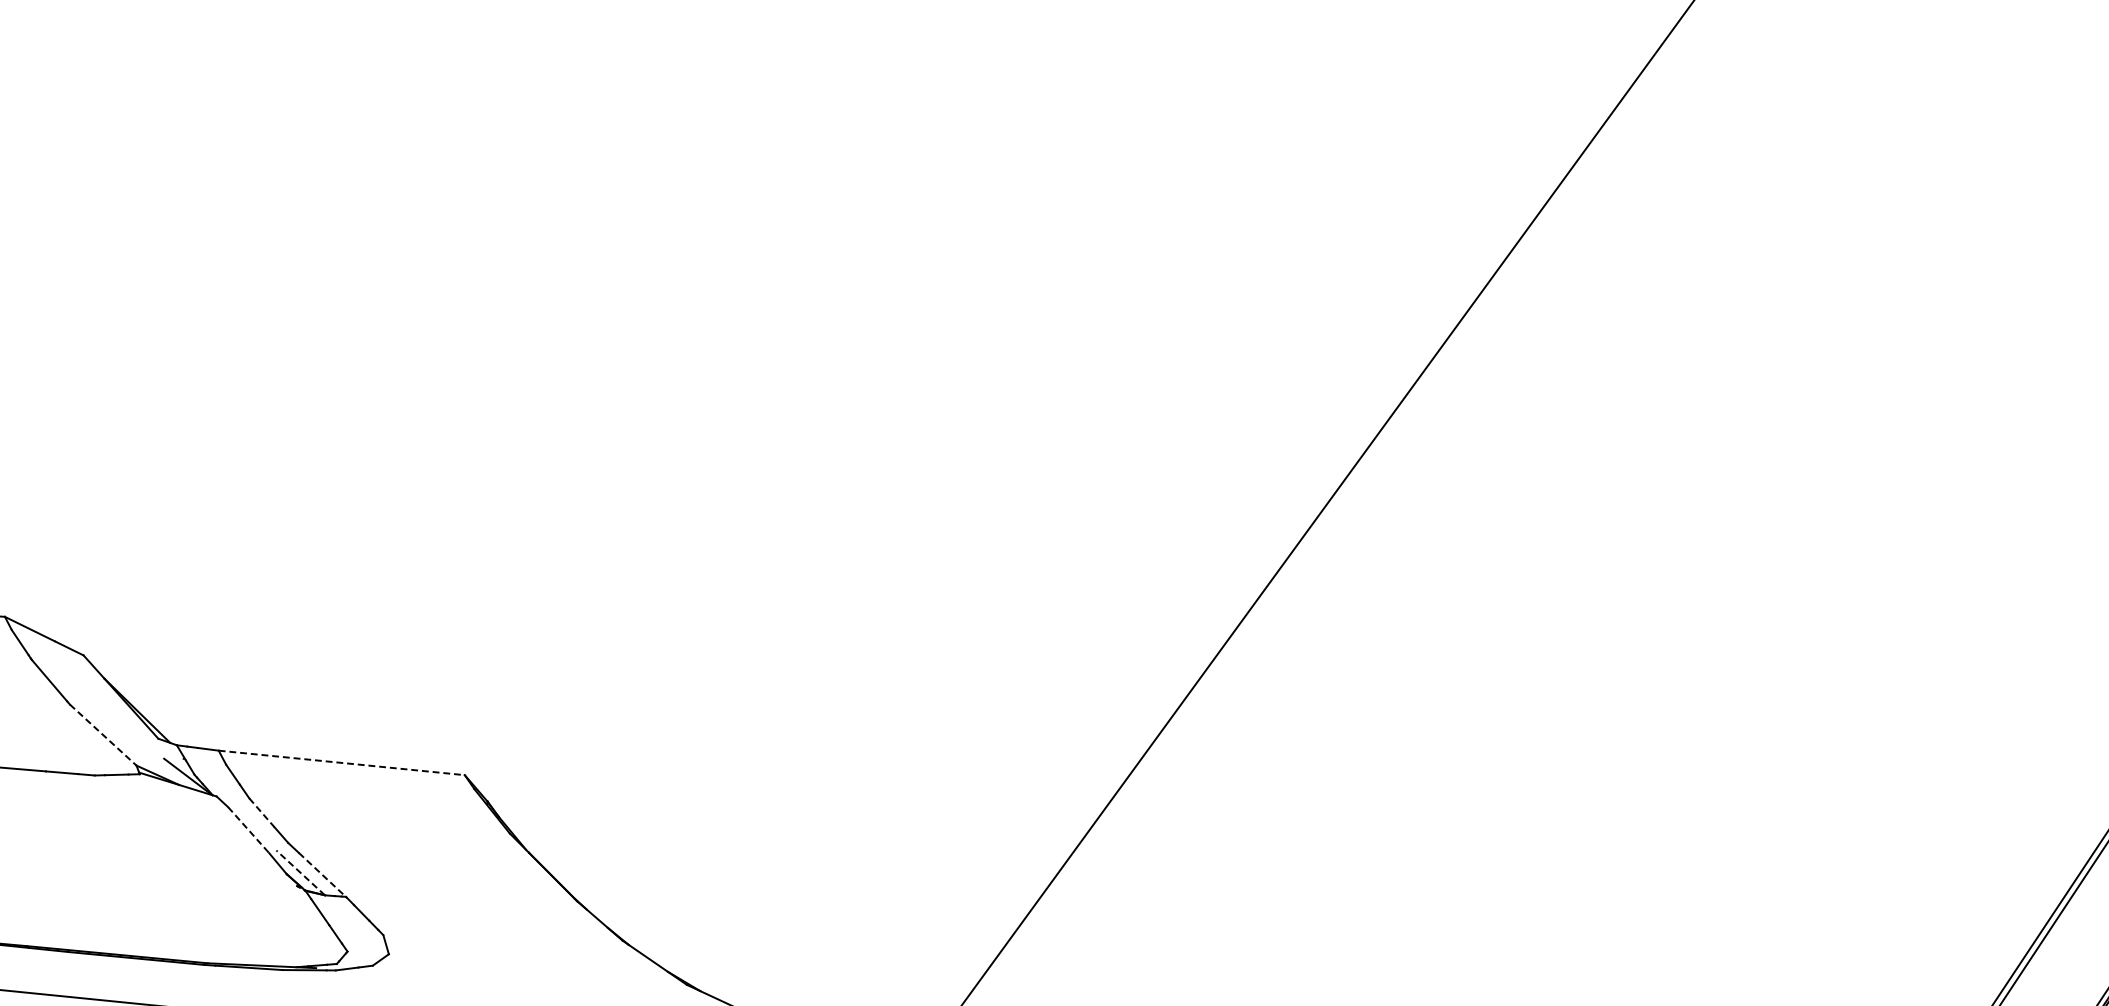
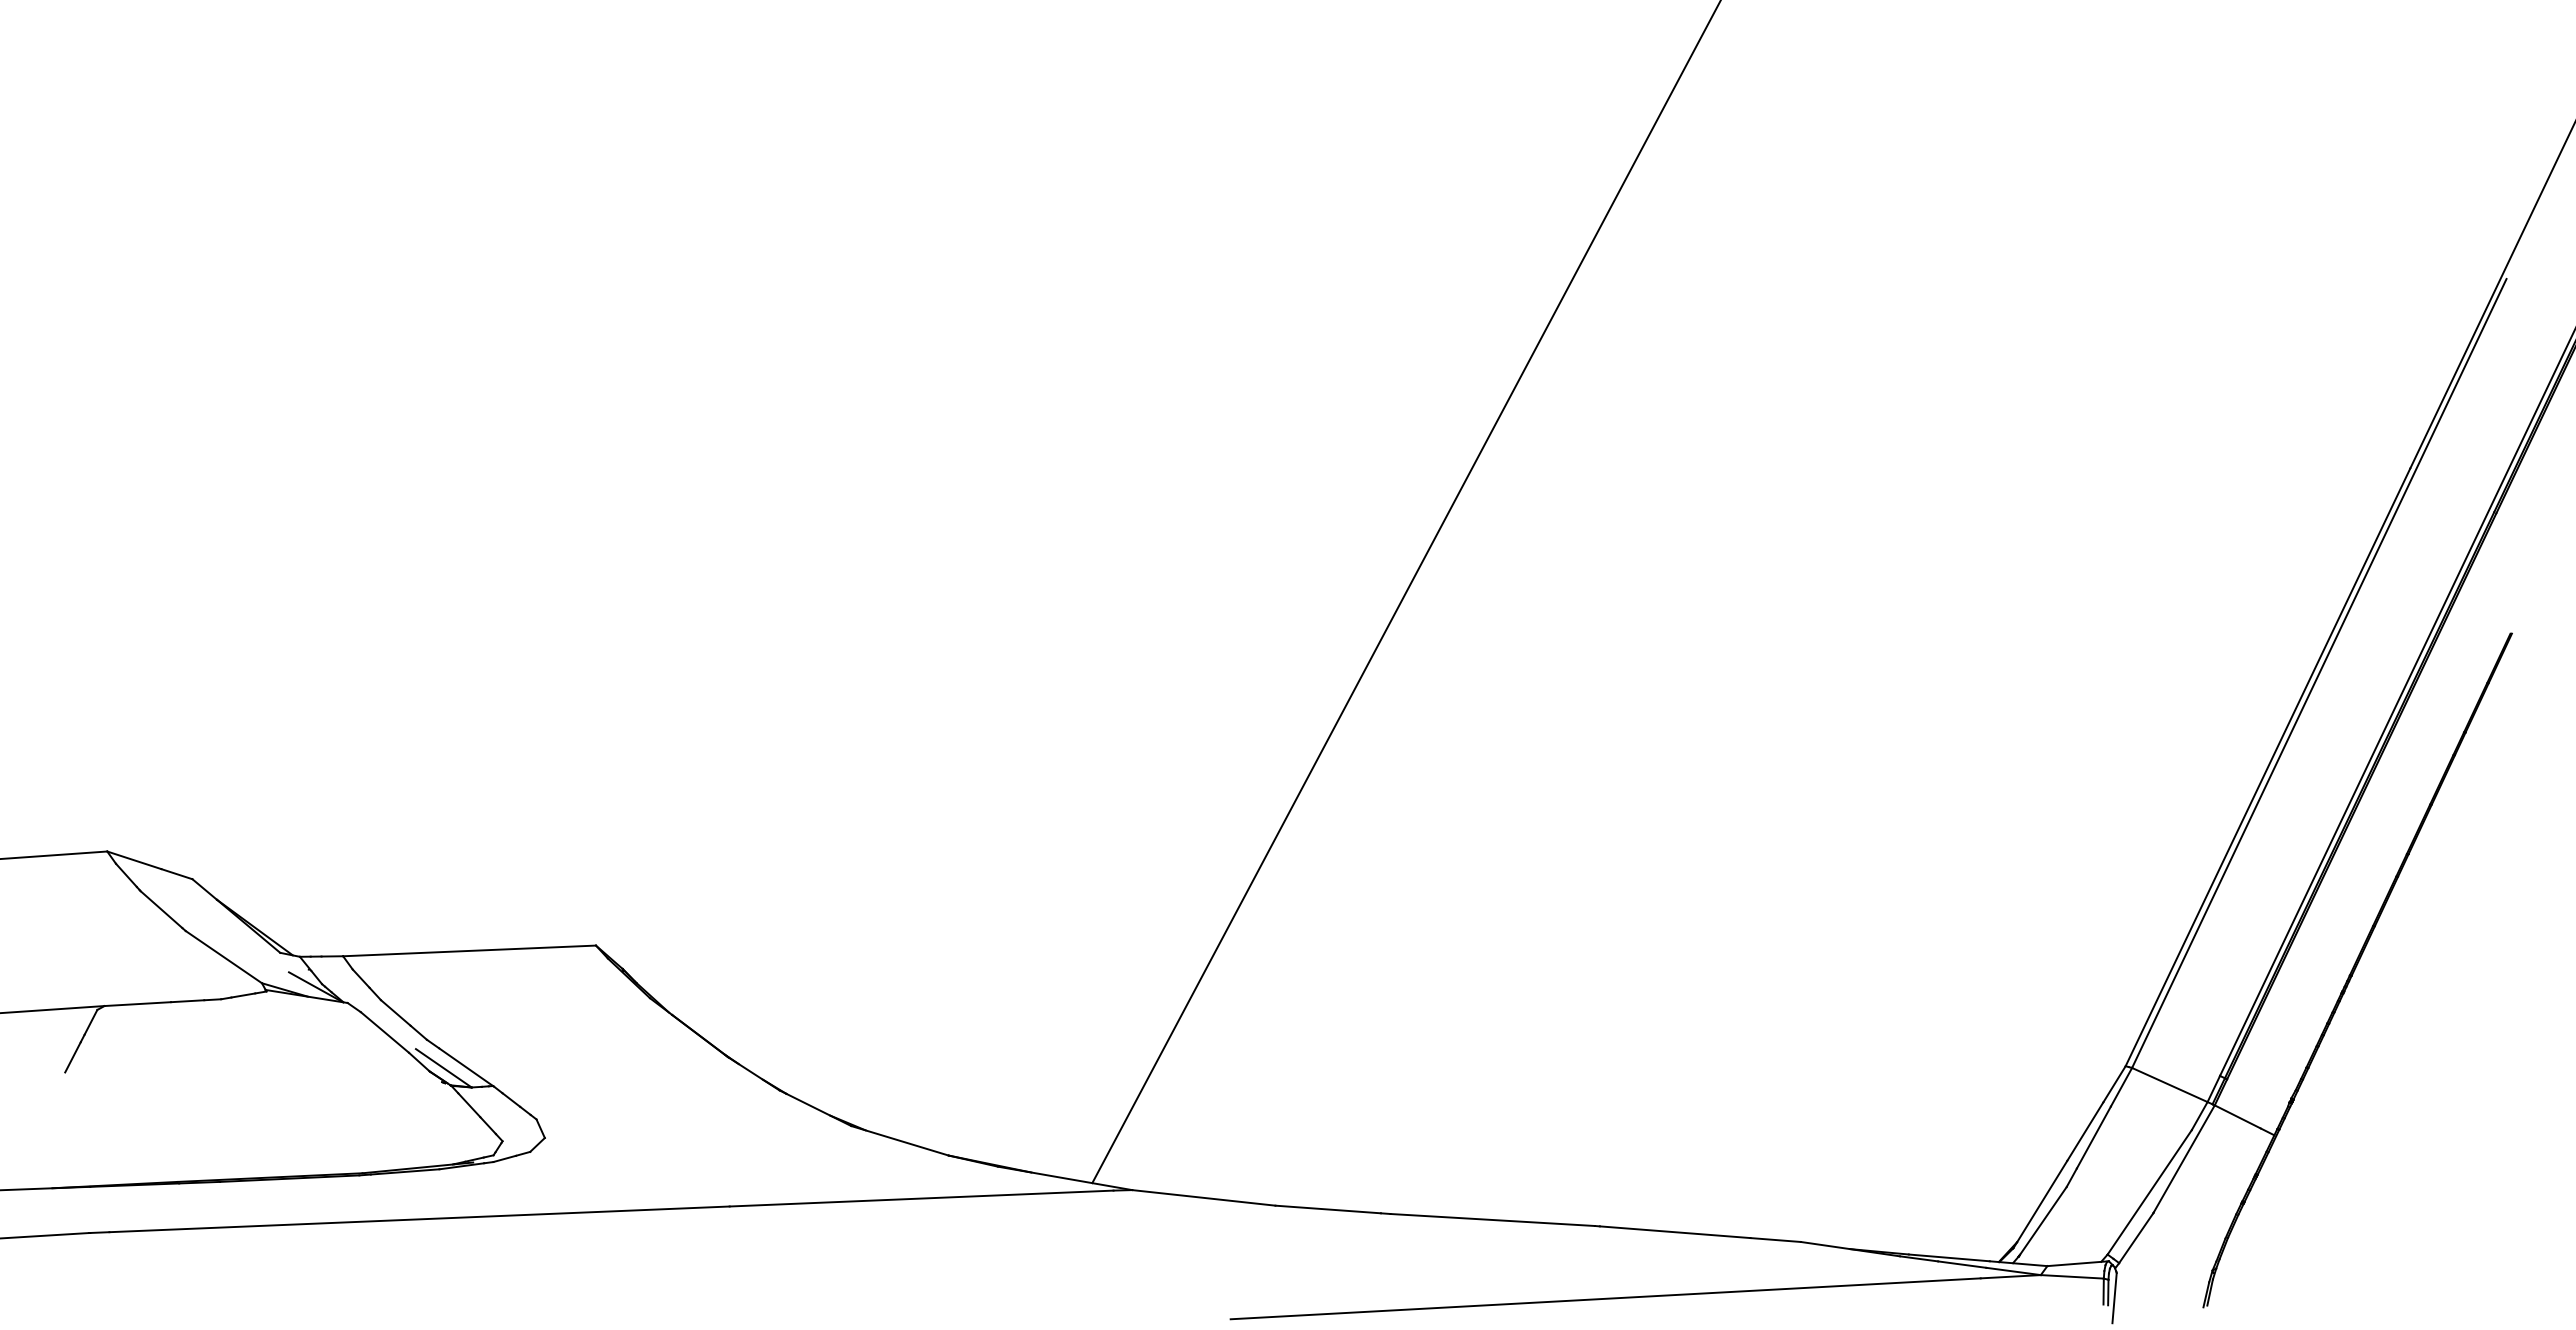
line: (103, 735) -> (224, 957), dashed -> solid
line: (341, 762) -> (469, 950), dashed -> solid
line: (261, 812) -> (395, 1012), dashed -> solid
line: (249, 830) -> (385, 1032), dashed -> solid
line: (300, 873) -> (443, 1068), dashed -> solid
line: (322, 875) -> (466, 1067), dashed -> solid

